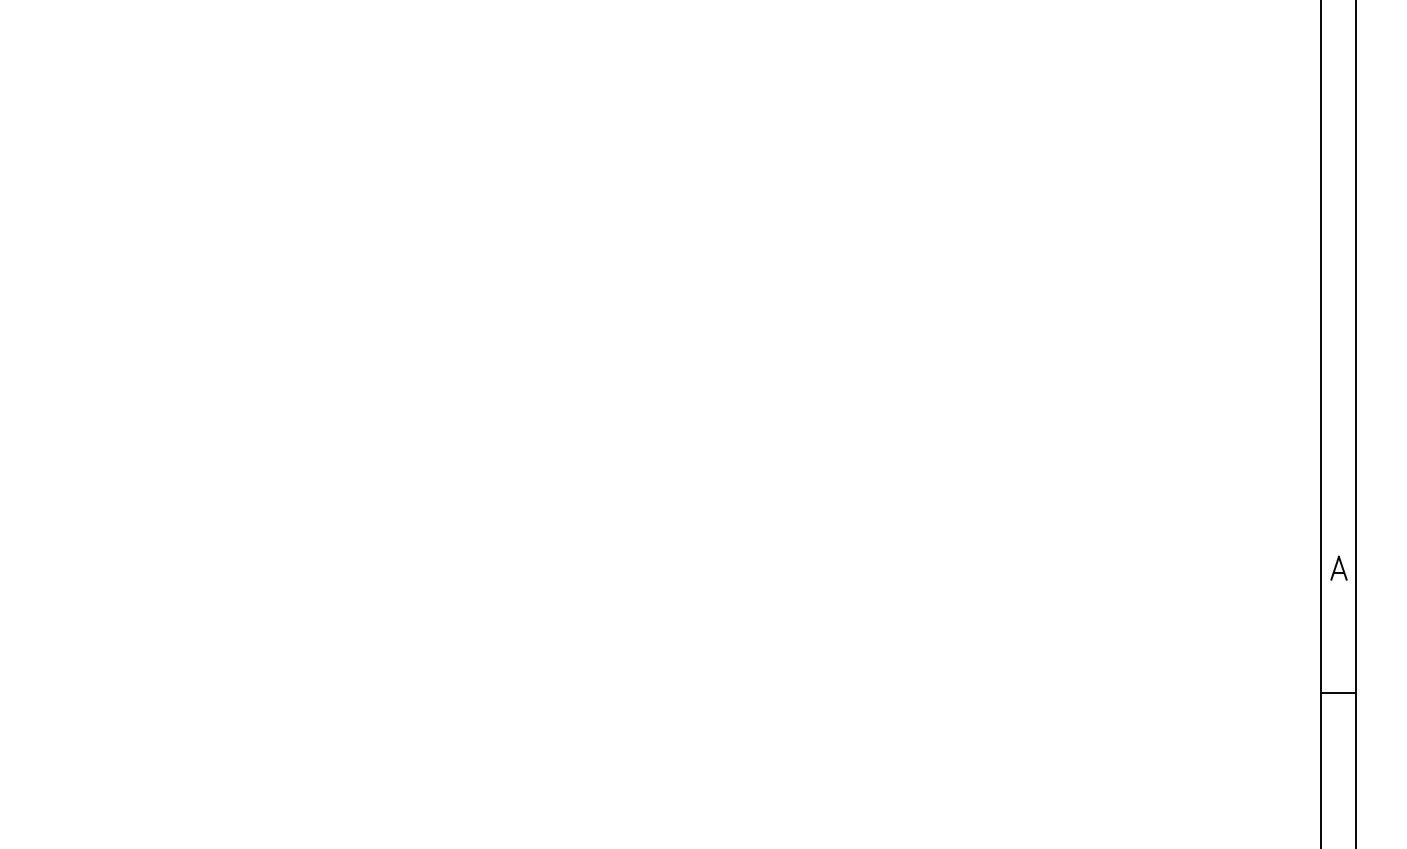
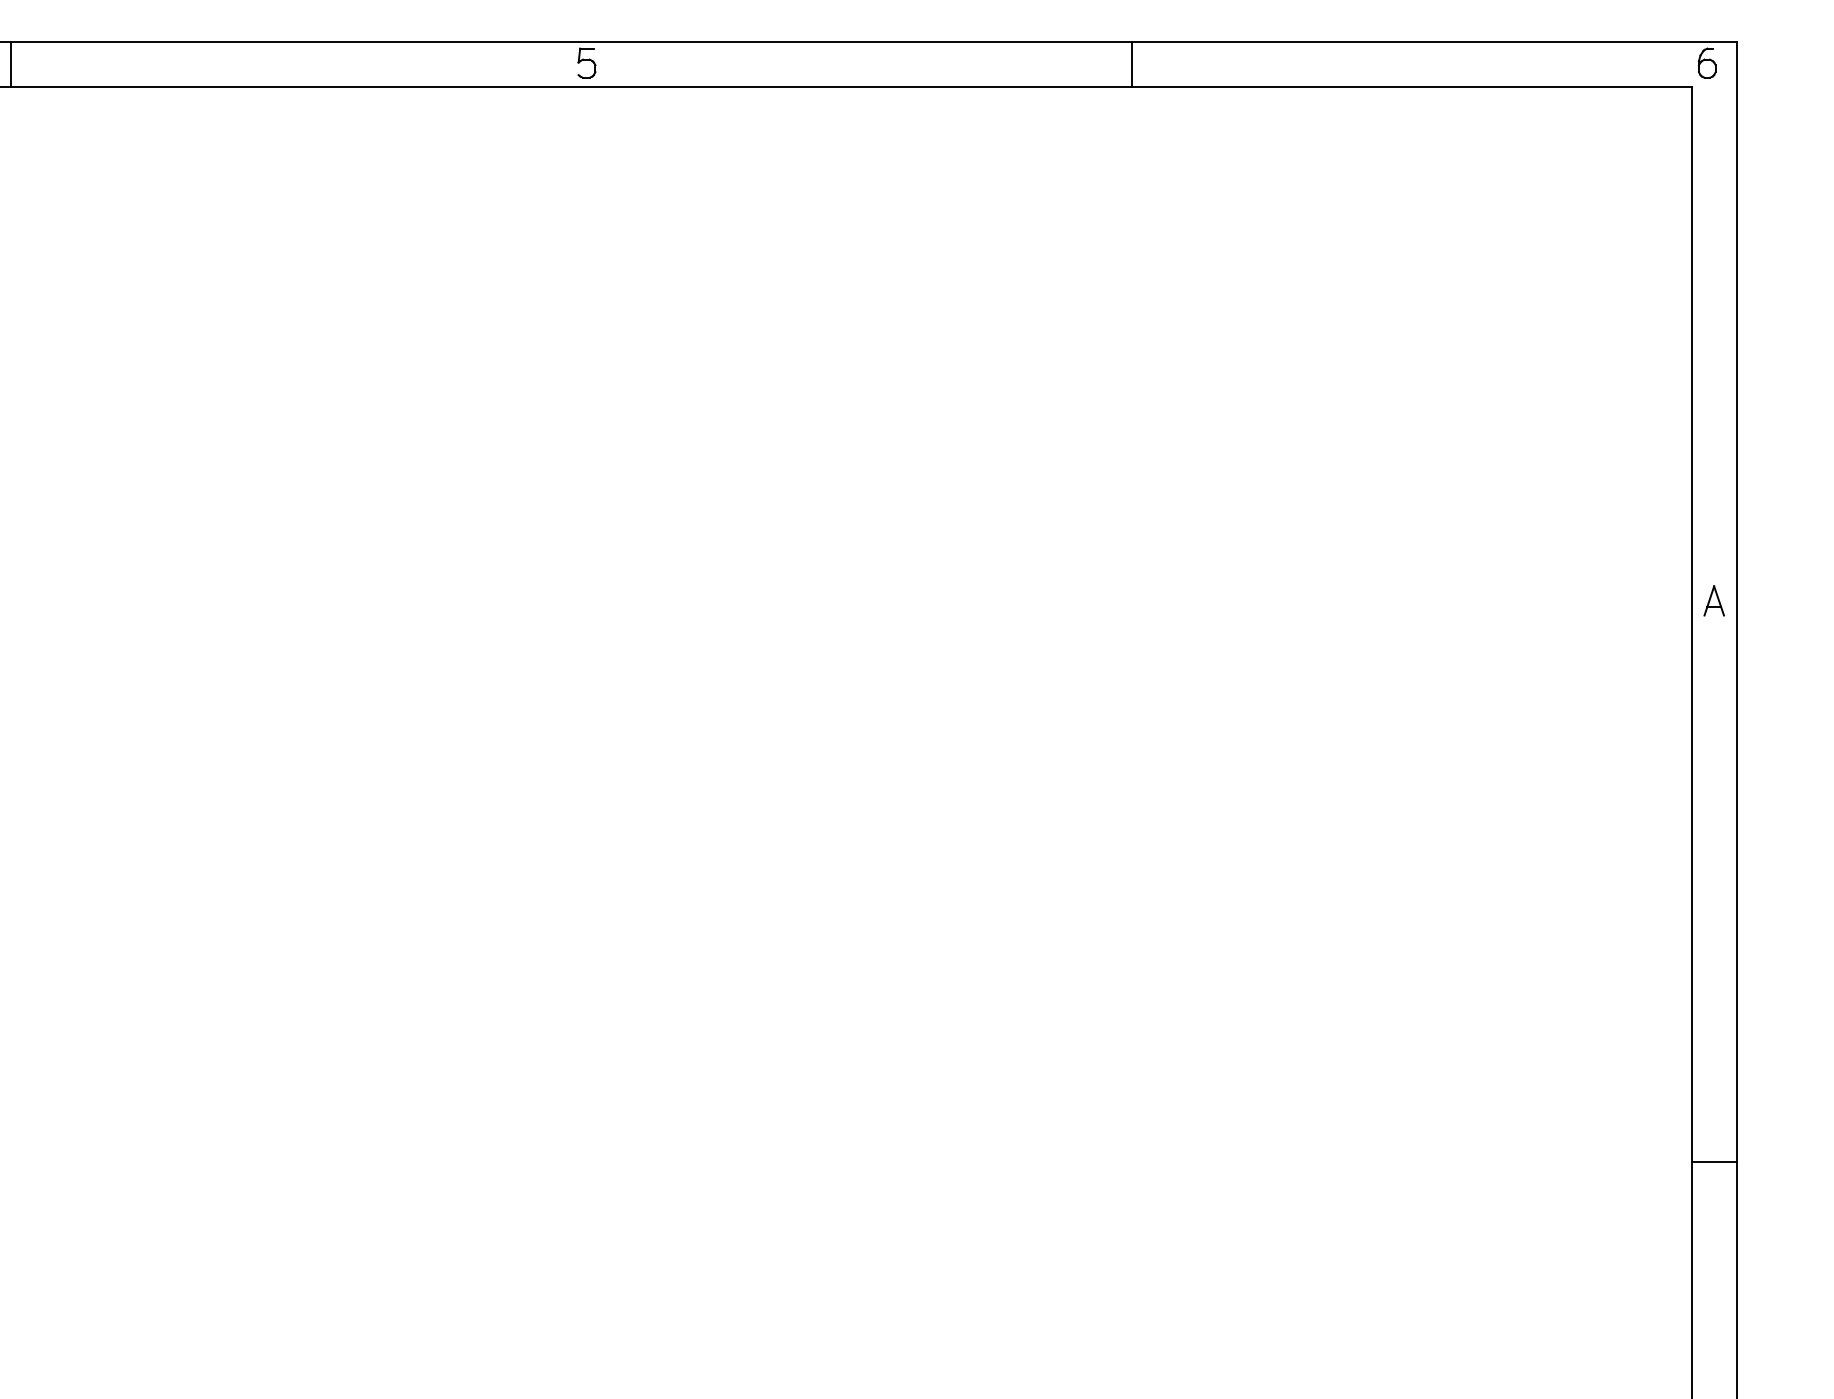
part: (1338, 567) -> (1713, 600), moved
line: (1338, 692) -> (1713, 1162), moved

